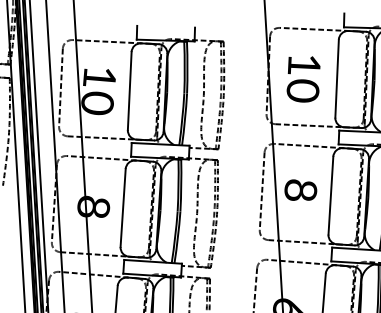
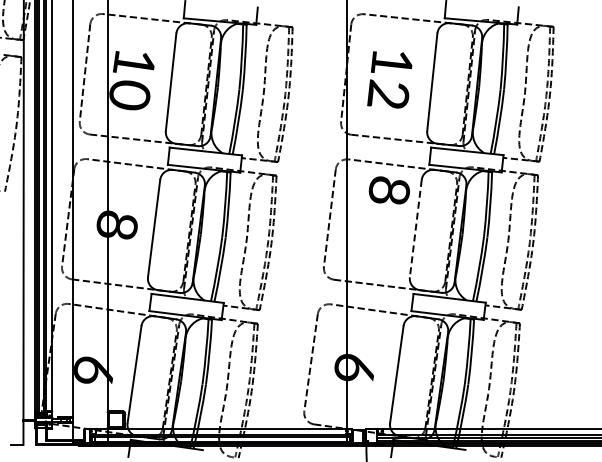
text: (302, 90) -> (387, 94), 10 -> 12
text: (300, 190) -> (388, 190), moved
line: (330, 196) -> (415, 229), solid -> dashed

